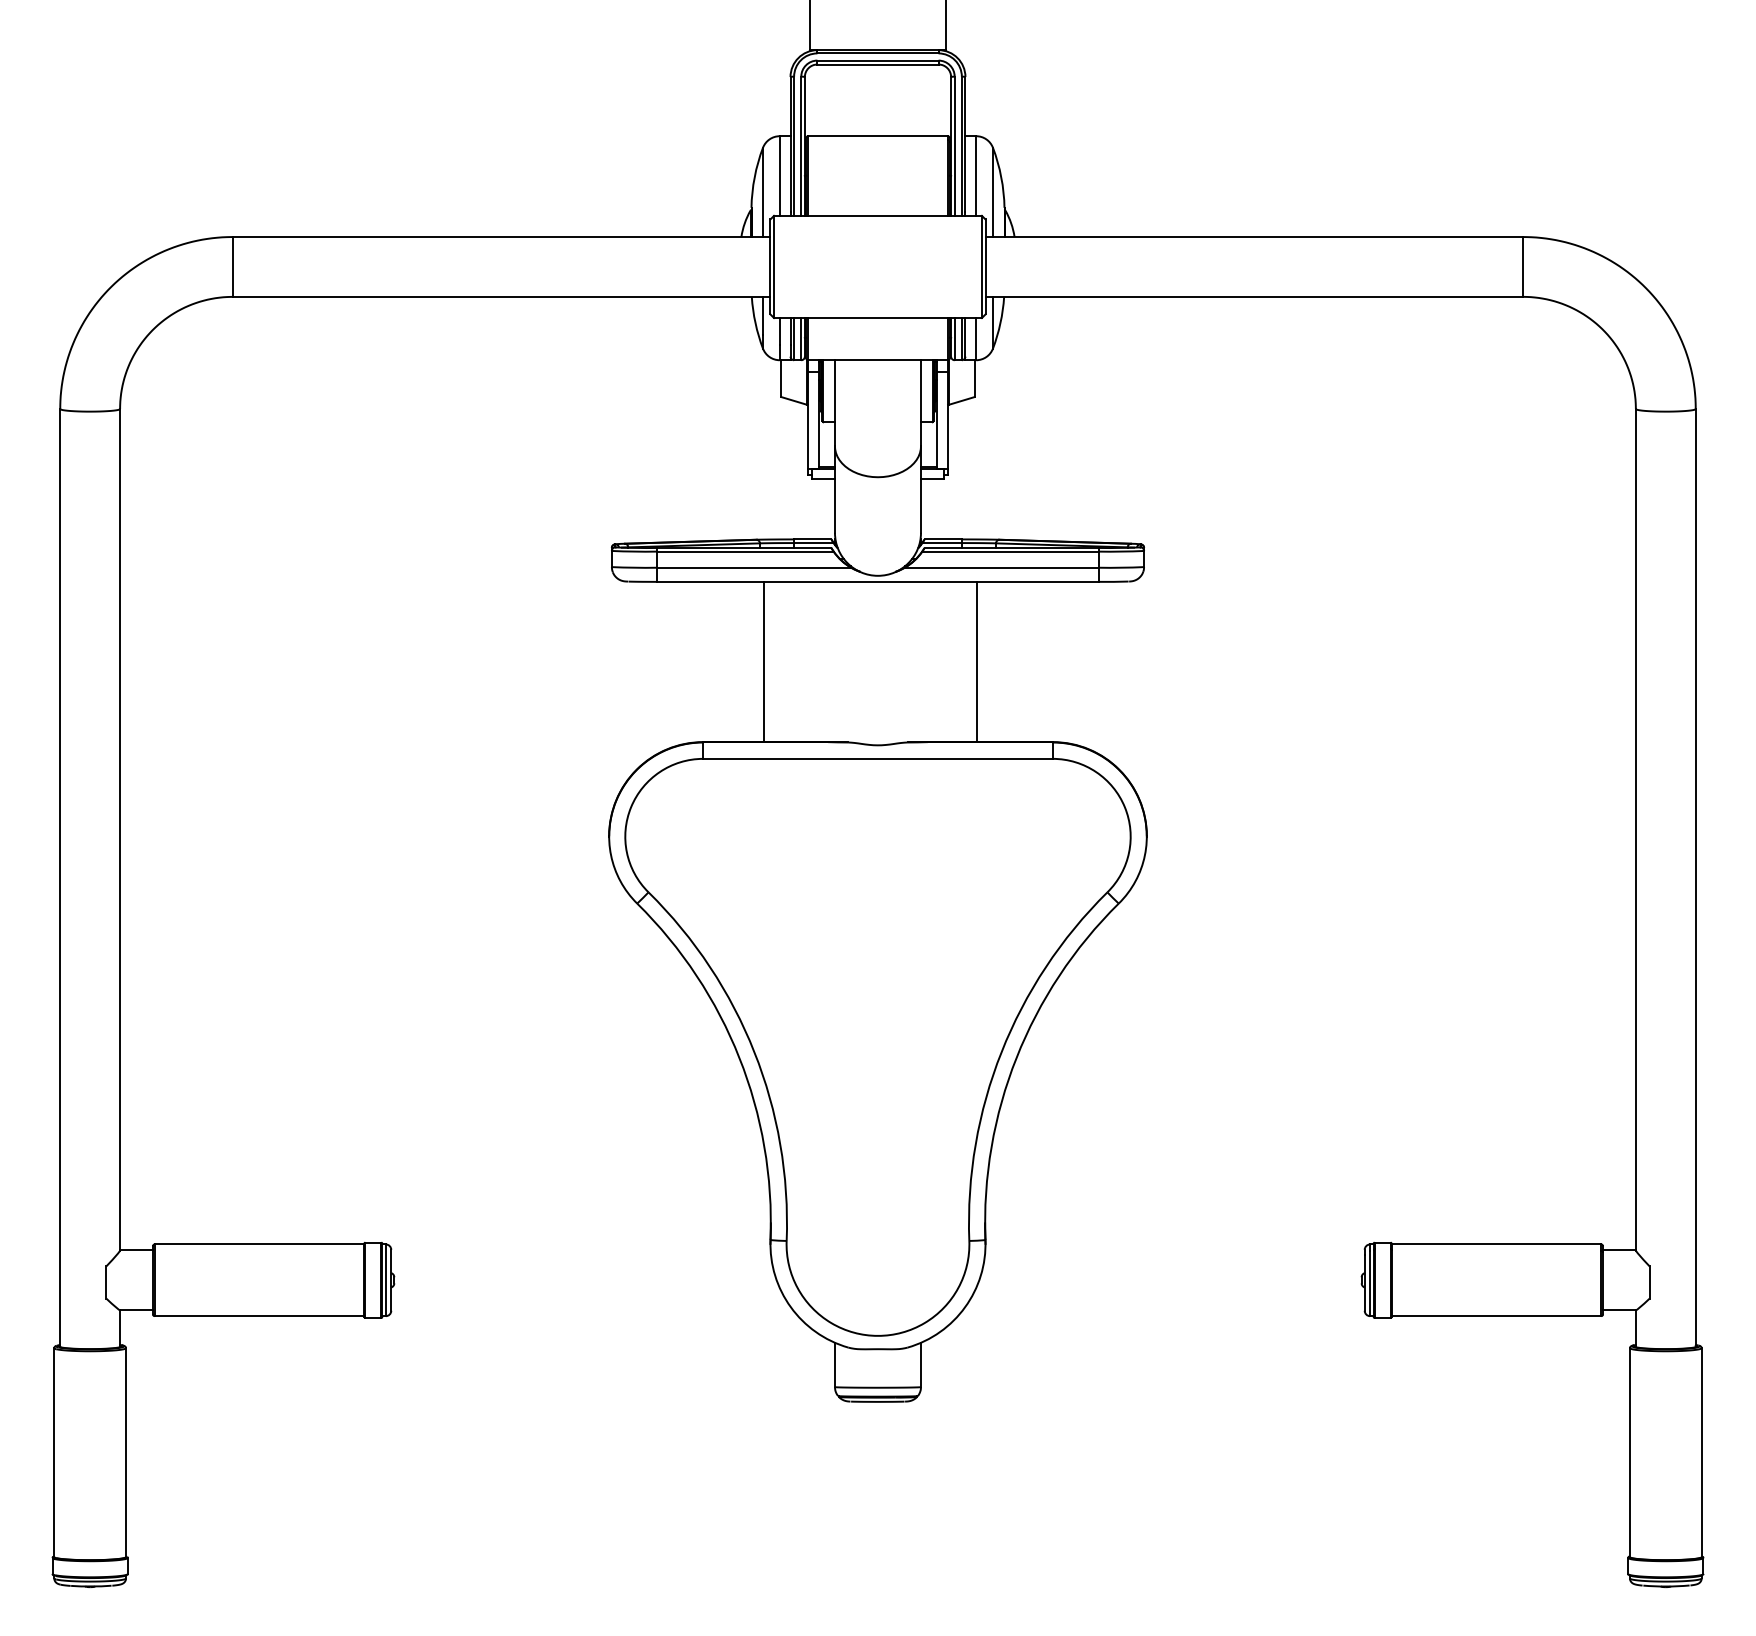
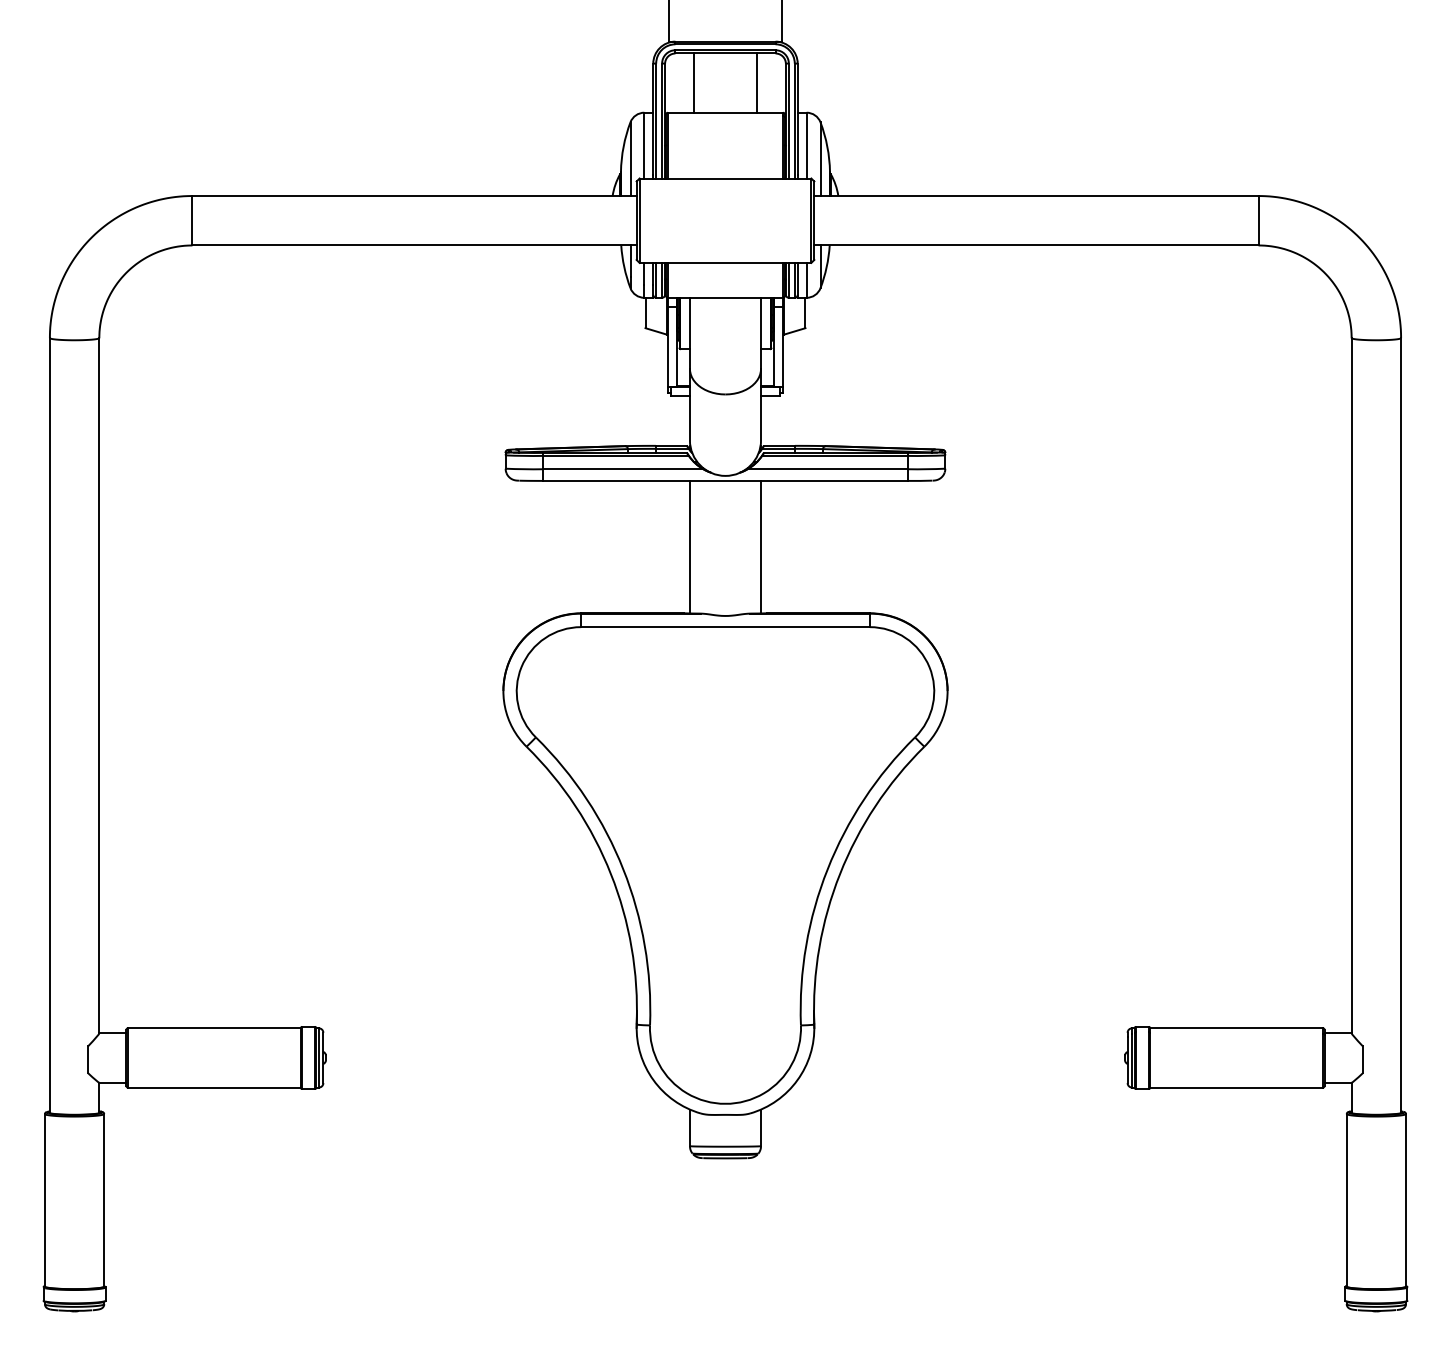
line: (840, 99) -> (694, 82), added
line: (915, 99) -> (756, 82), added
line: (763, 661) -> (689, 546), moved
line: (977, 661) -> (761, 546), moved

